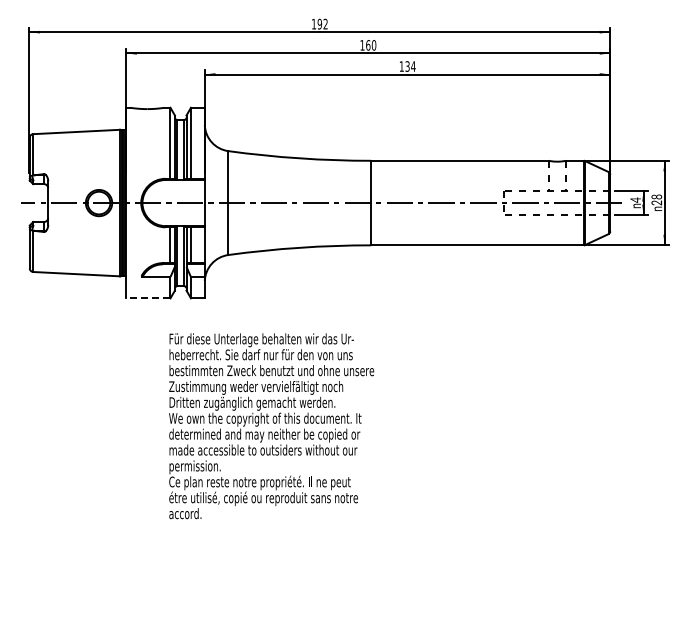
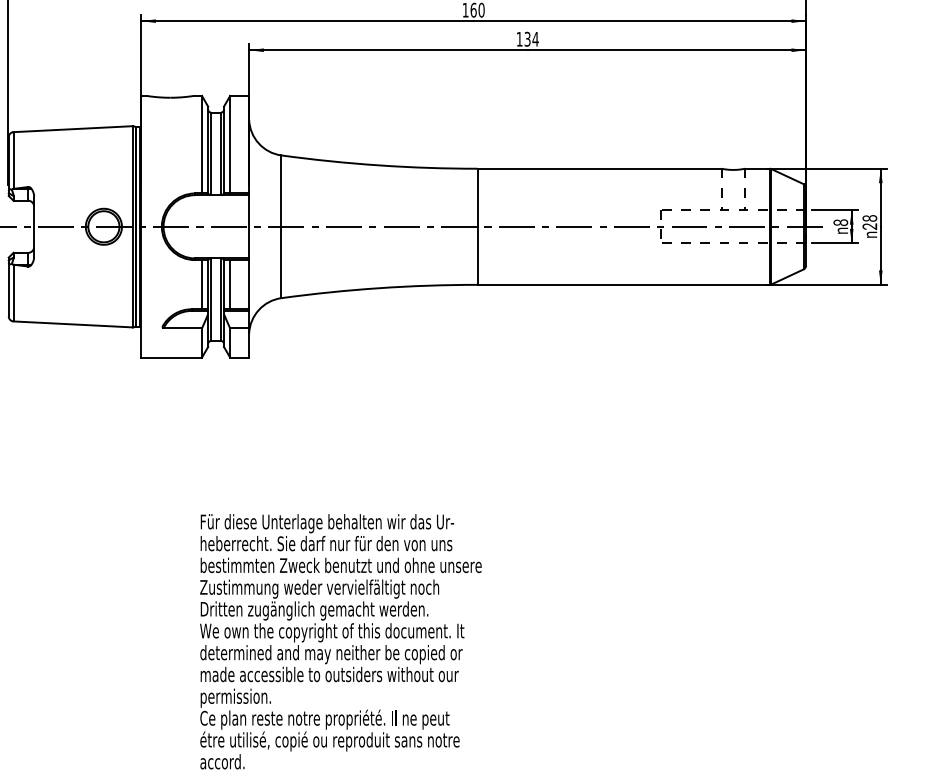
text: (635, 199) -> (840, 221), 4 -> 8
line: (147, 298) -> (170, 357), dashed -> solid
text: (271, 426) -> (340, 642), moved

